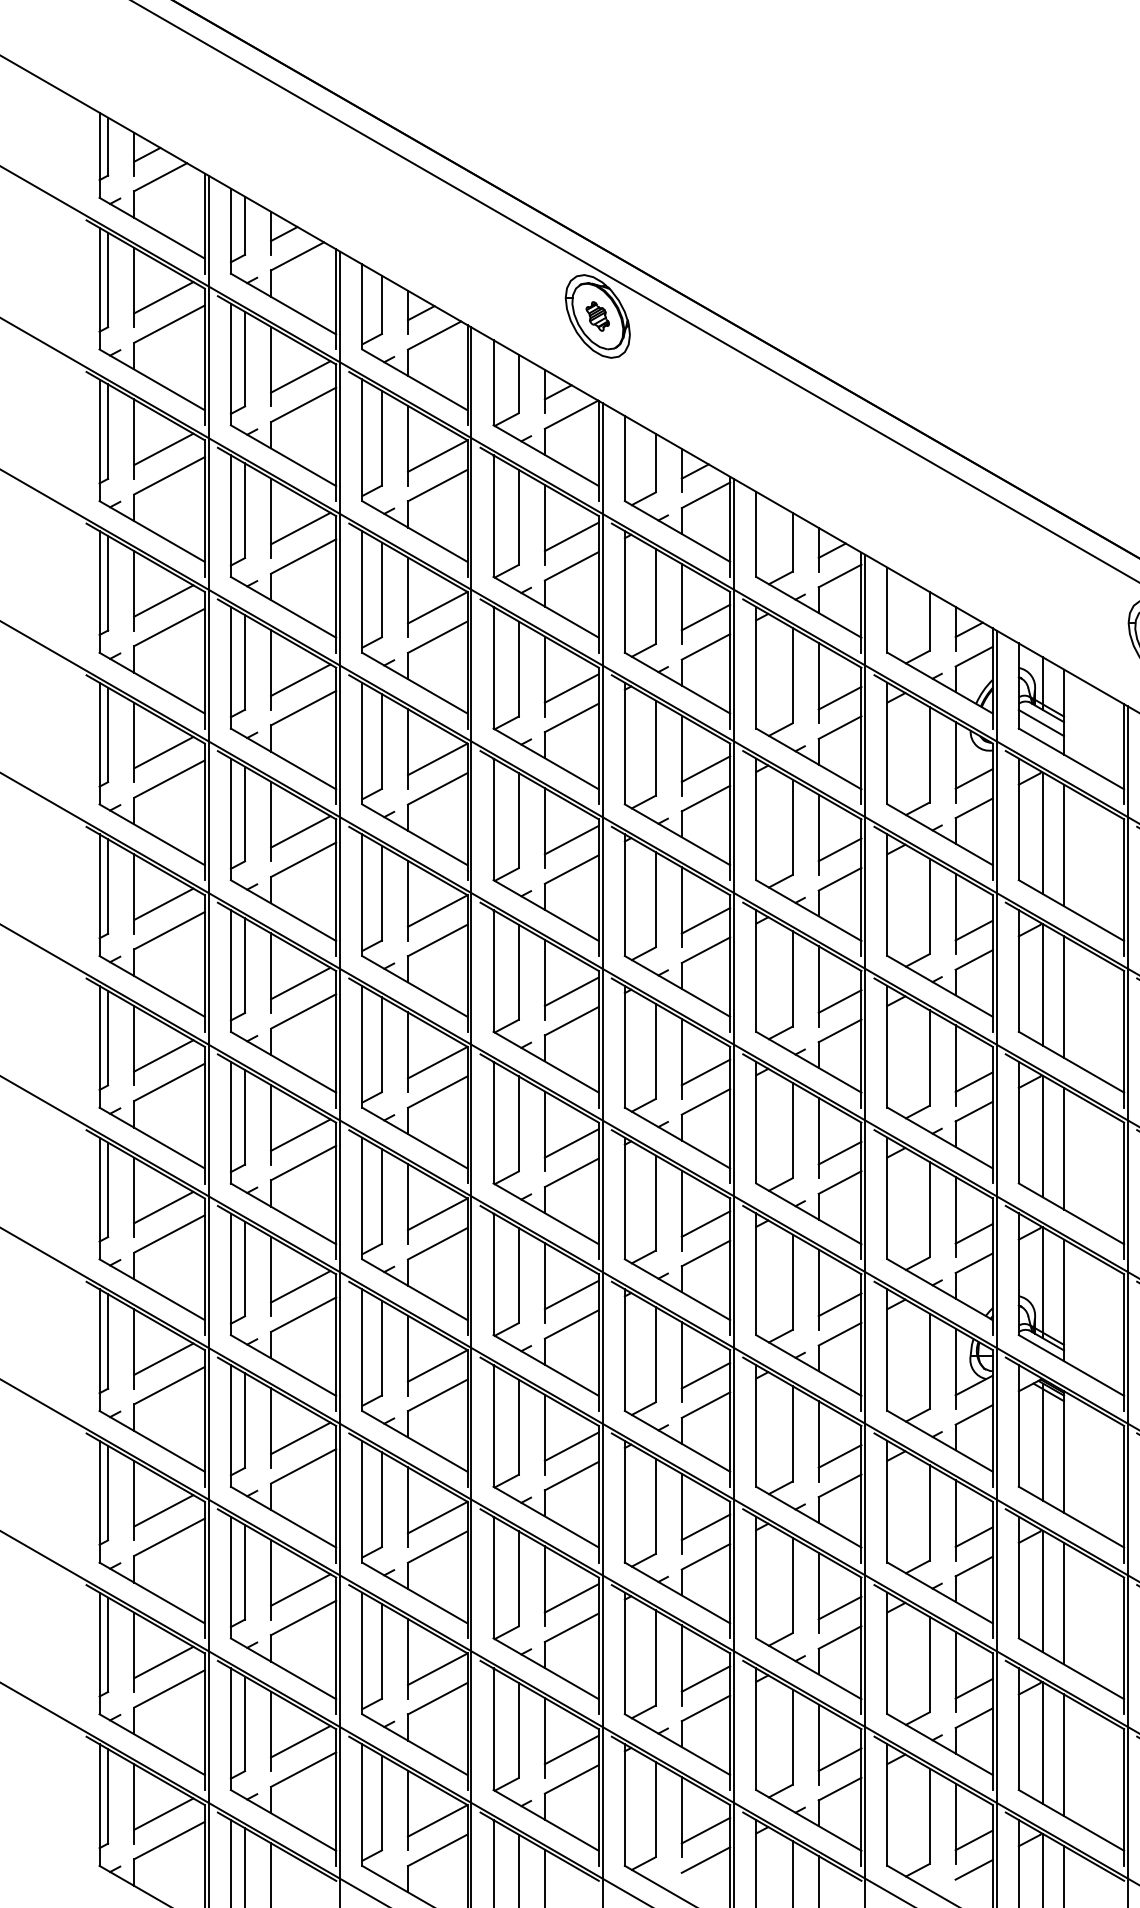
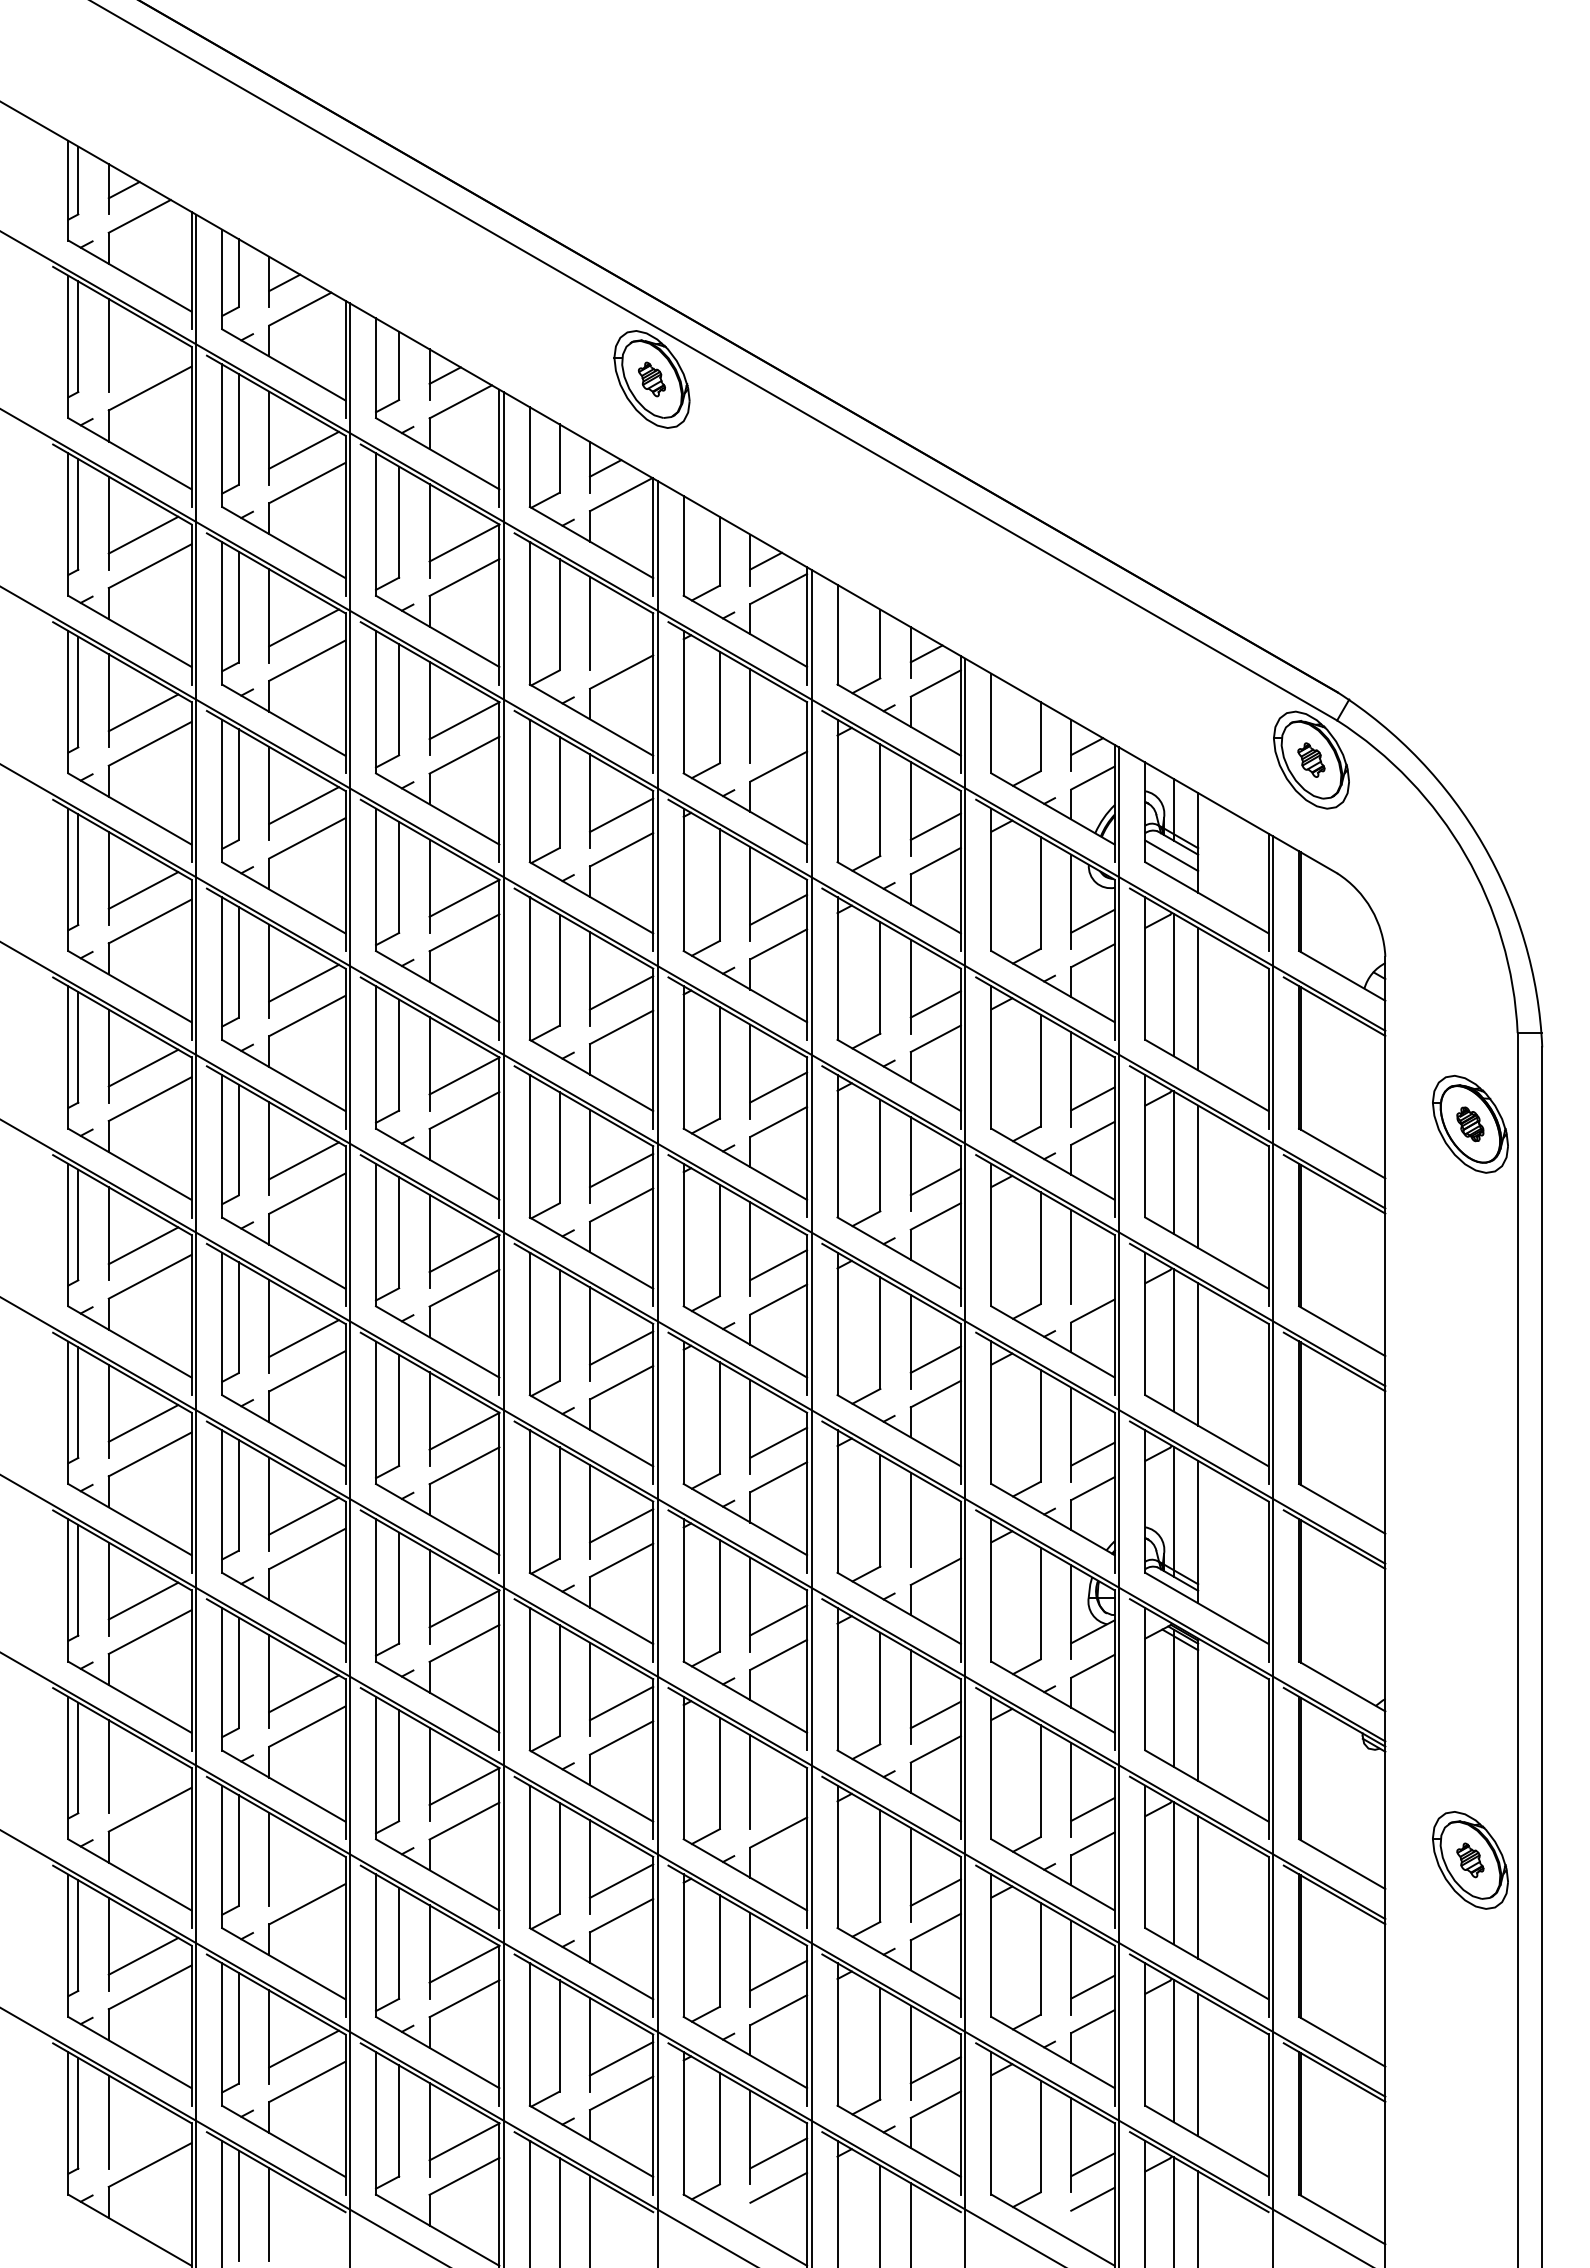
line: (163, 297) -> (143, 357), removed
line: (571, 536) -> (621, 637), removed
line: (705, 617) -> (778, 732), removed
line: (973, 1082) -> (1092, 1276), removed
line: (839, 1304) -> (935, 1537), removed
line: (163, 1510) -> (143, 1778), removed
line: (705, 1527) -> (778, 1798), removed
line: (300, 1590) -> (303, 1871), removed
line: (163, 1813) -> (143, 2133), removed

